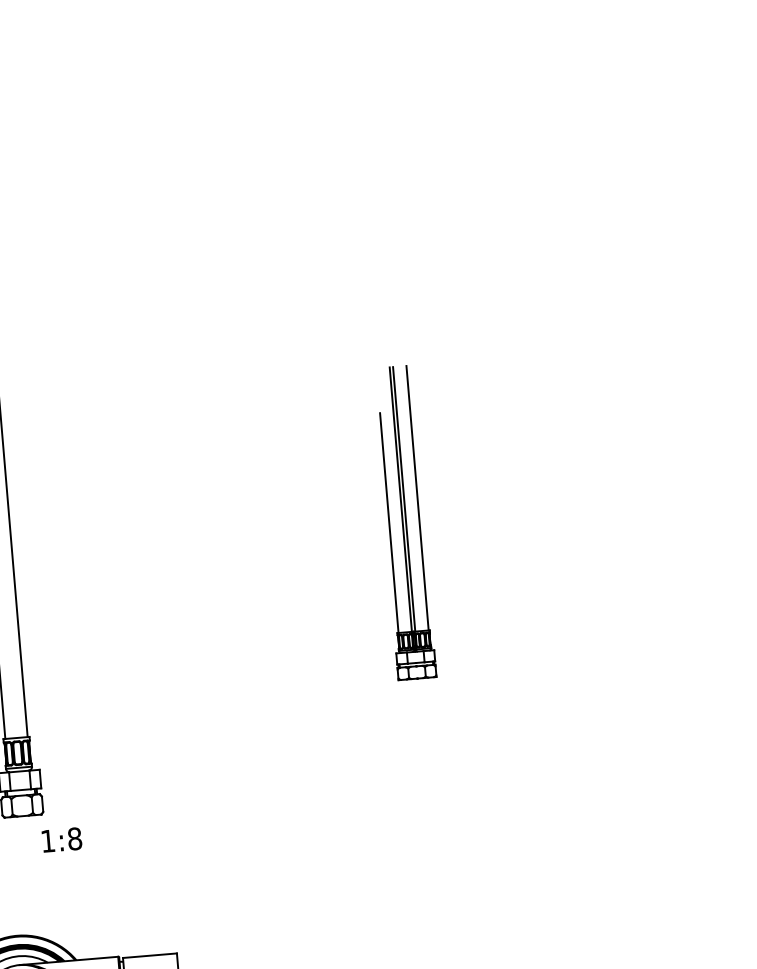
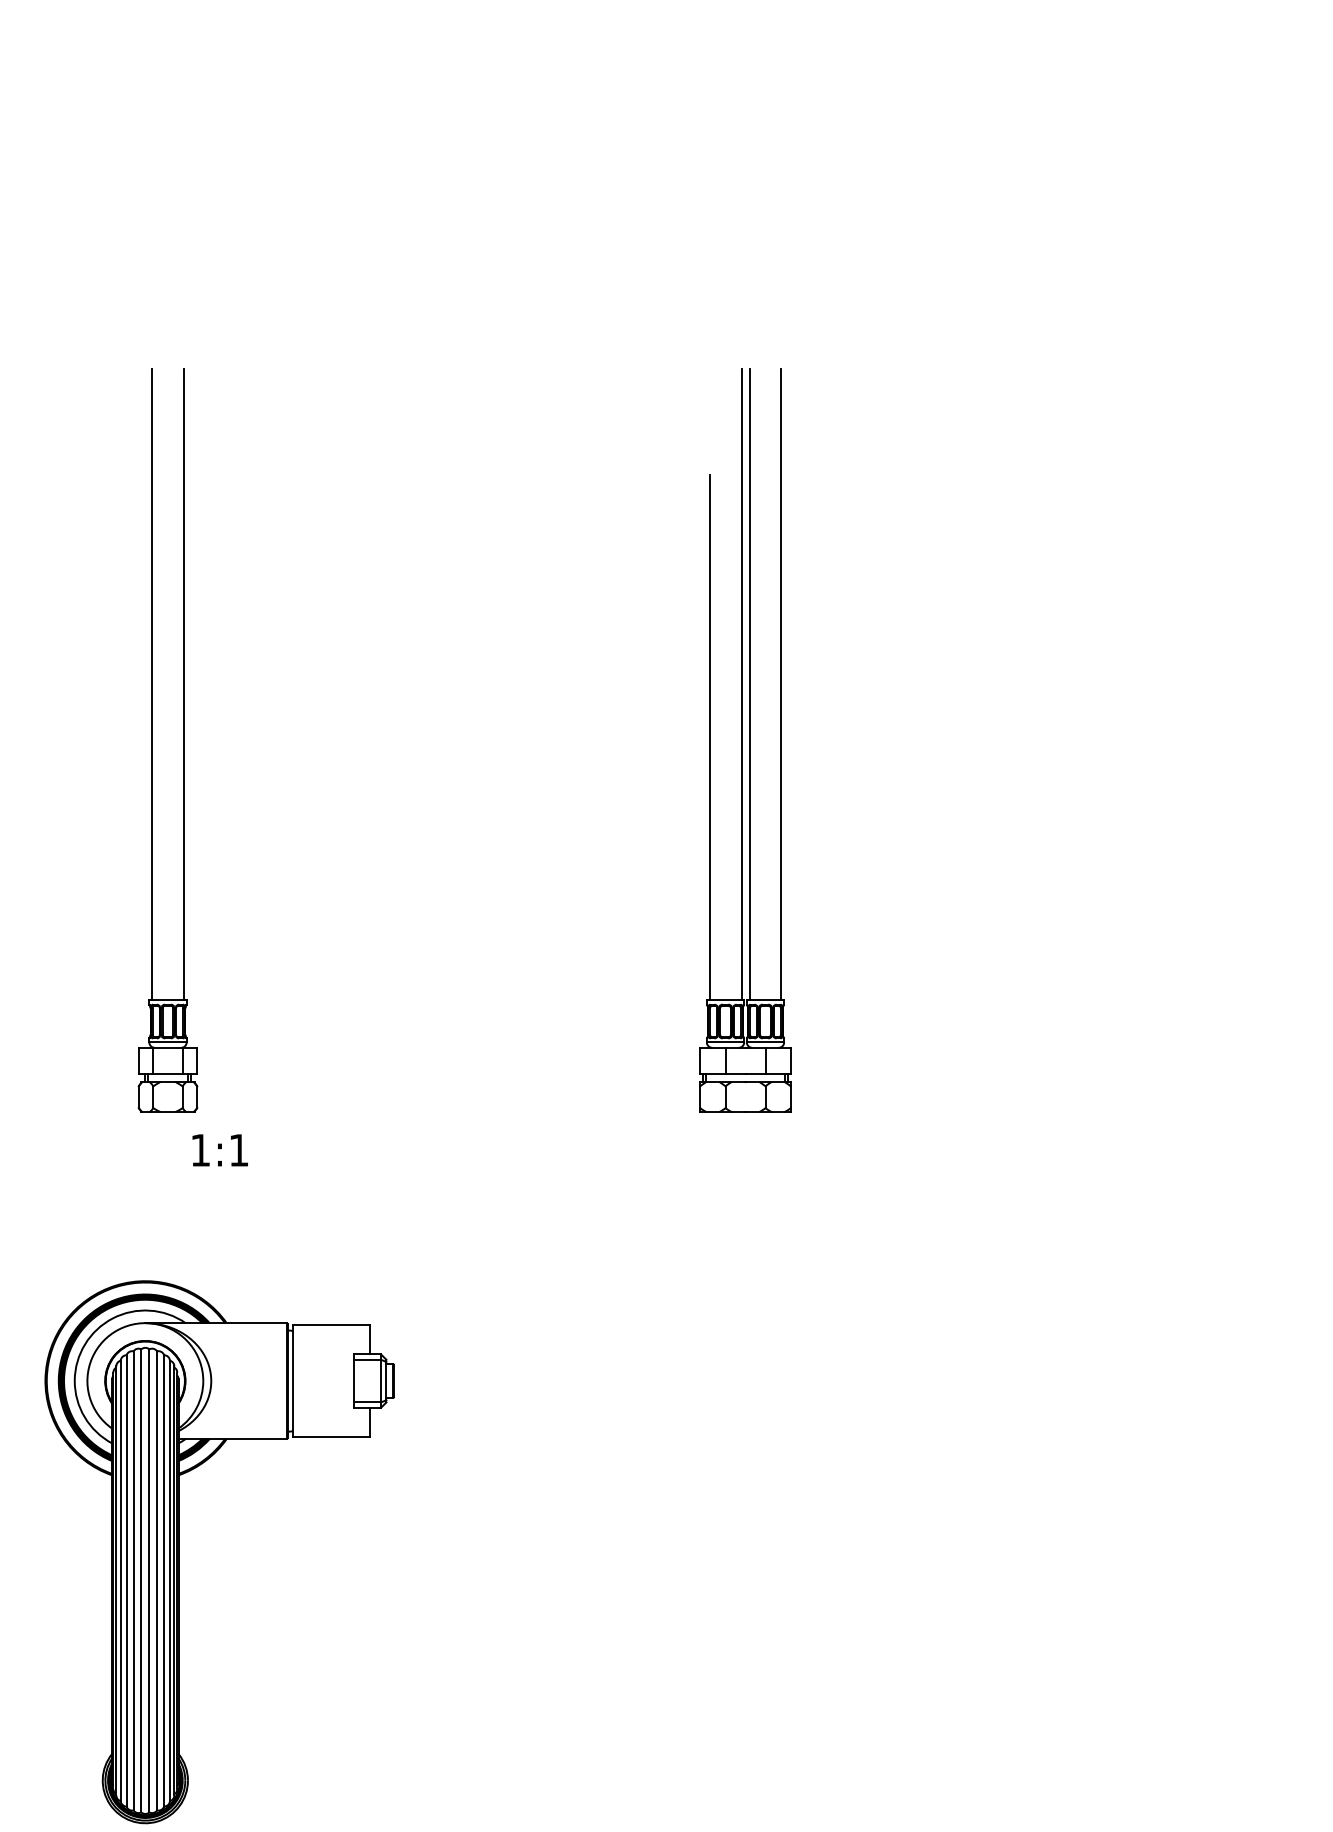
part: (404, 523) -> (745, 740), size x1.67
text: (74, 838) -> (238, 1149), 1:8 -> 1:1

